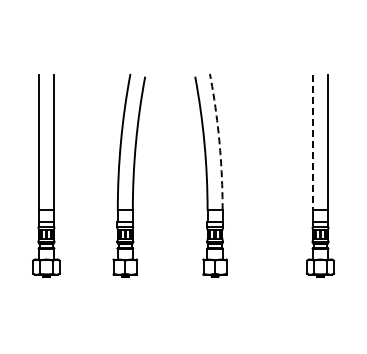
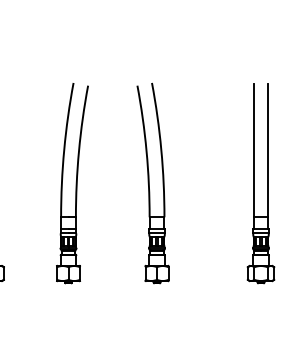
arc: (219, 141) -> (161, 149), dashed -> solid
line: (313, 143) -> (254, 151), dashed -> solid

